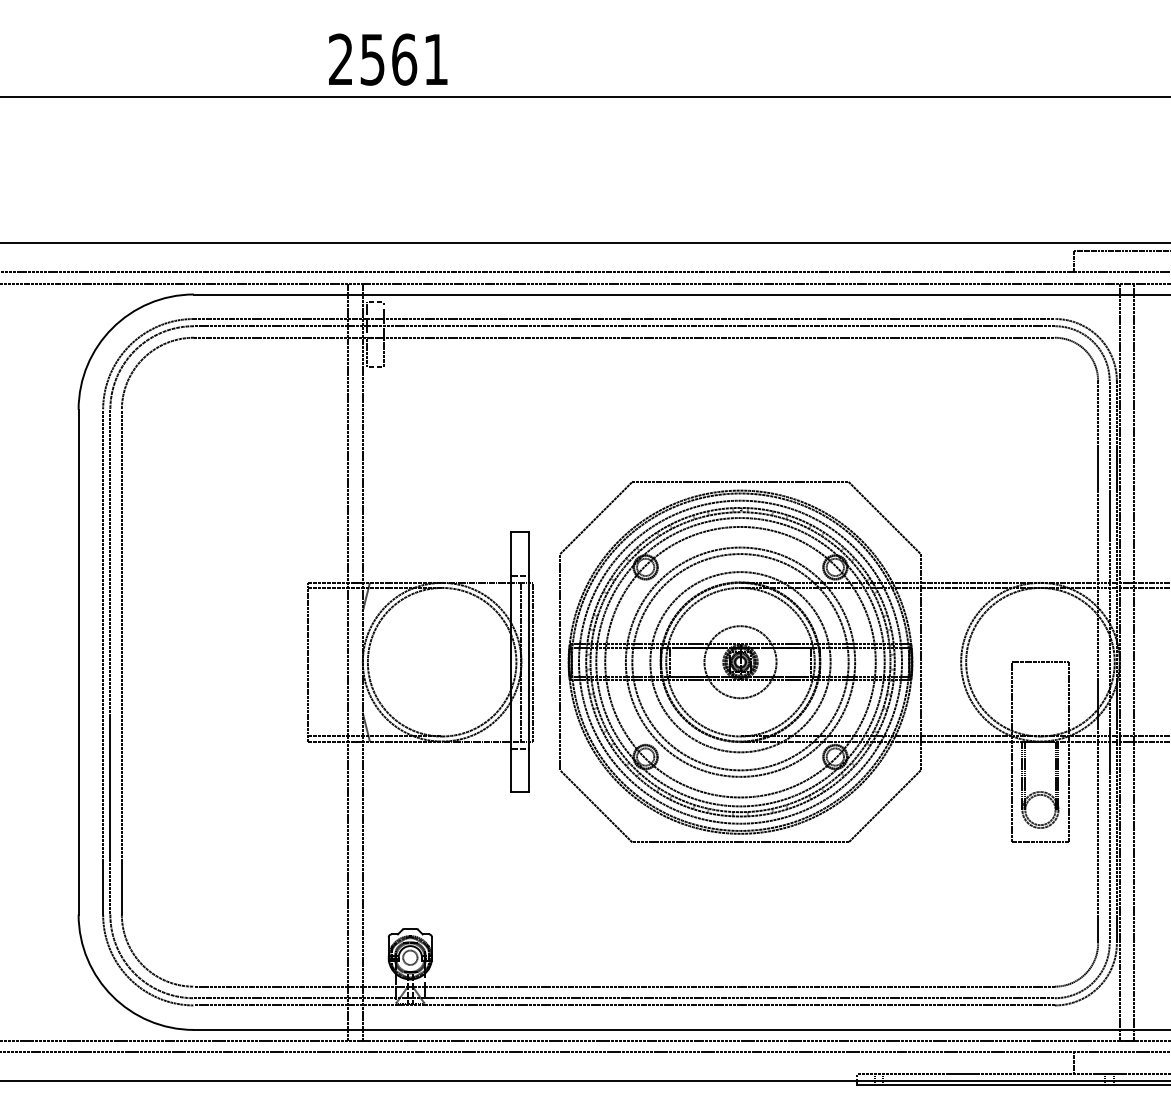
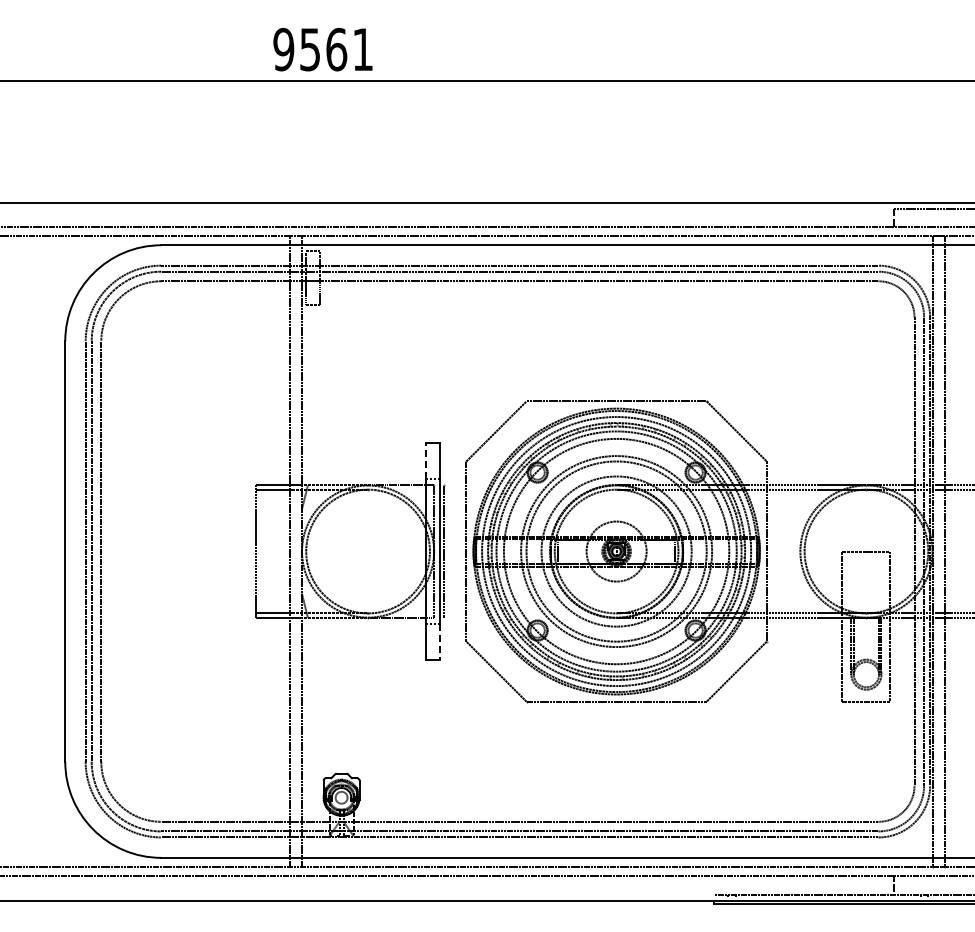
text: (340, 59) -> (283, 49), 2561 -> 9561
line: (511, 552) -> (425, 460), solid -> dashed
line: (529, 771) -> (440, 642), solid -> dashed

